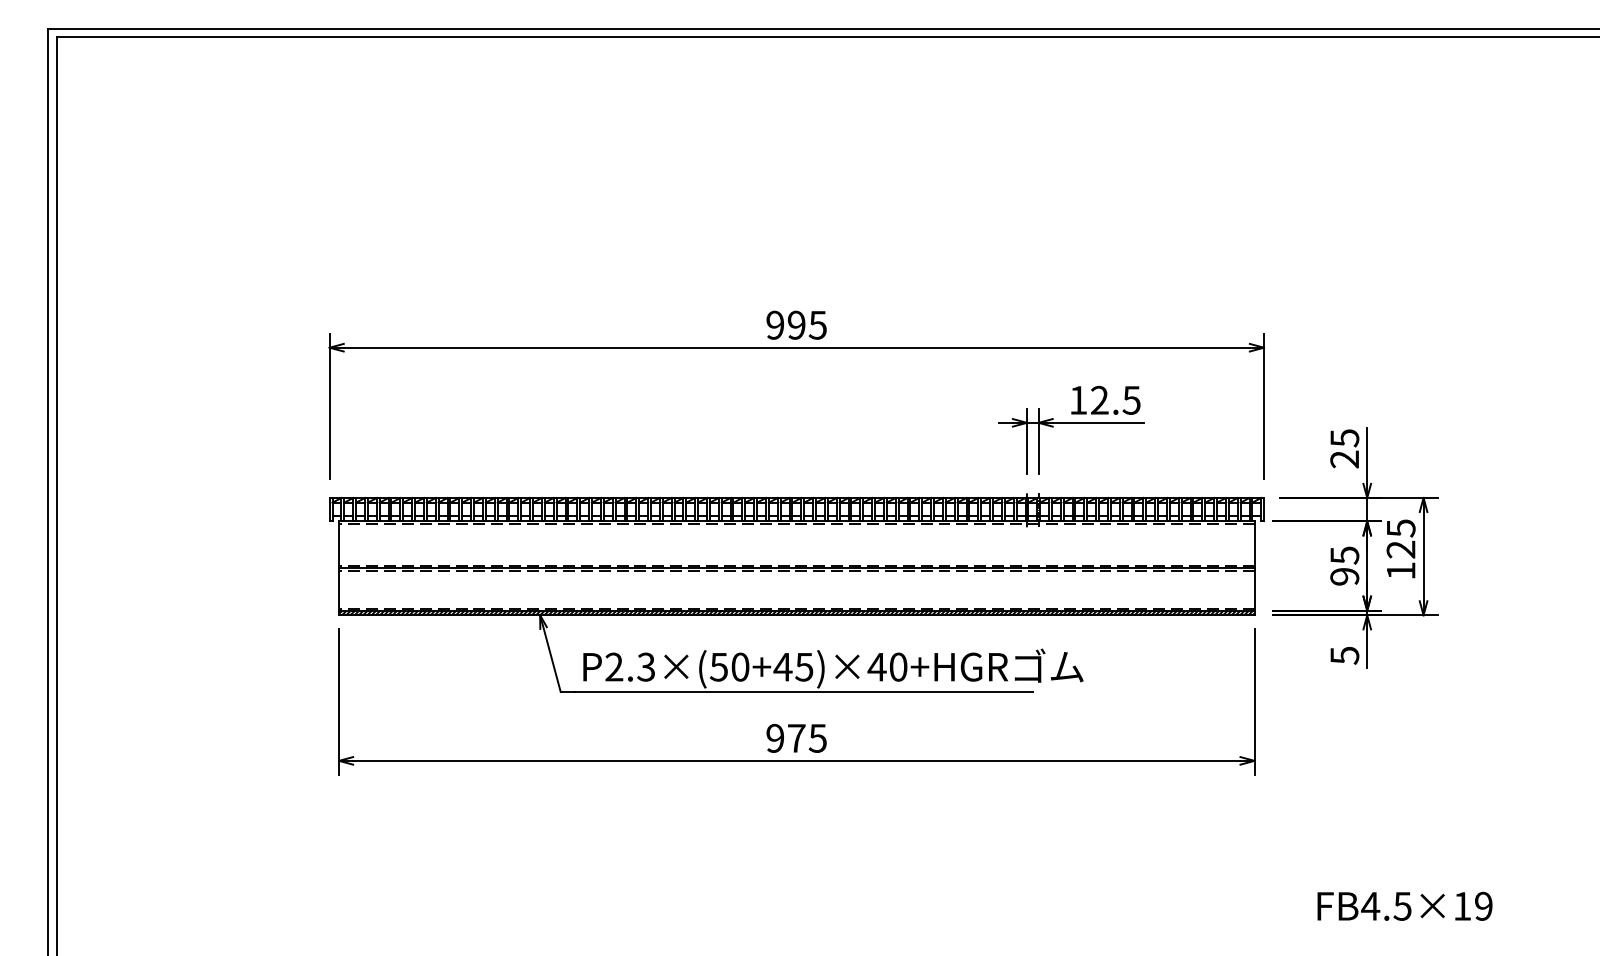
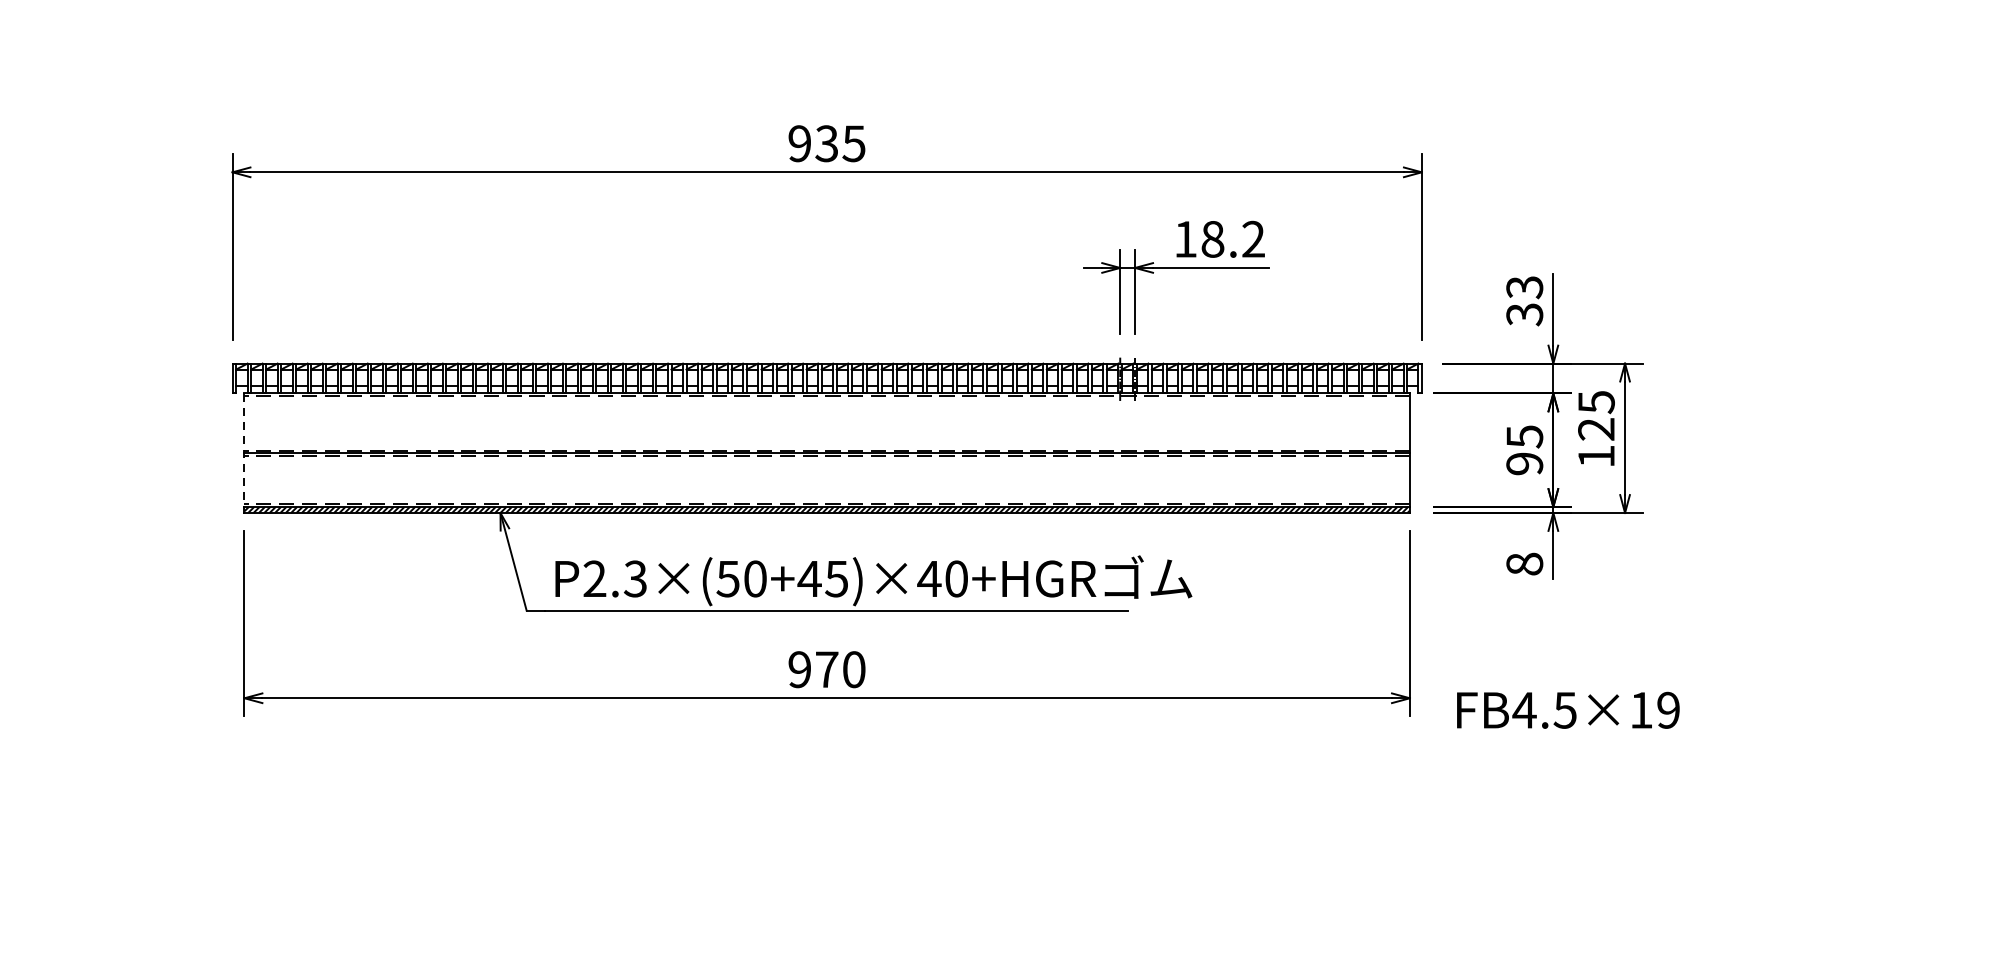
text: (796, 325) -> (826, 144), 995 -> 935
text: (1115, 399) -> (1232, 238), 12.5 -> 18.2
text: (1344, 448) -> (1524, 300), 25 -> 33
line: (339, 566) -> (245, 450), solid -> dashed
text: (1344, 655) -> (1524, 564), 5 -> 8
text: (817, 737) -> (853, 668), 975 -> 970
text: (1404, 905) -> (1567, 709), moved

